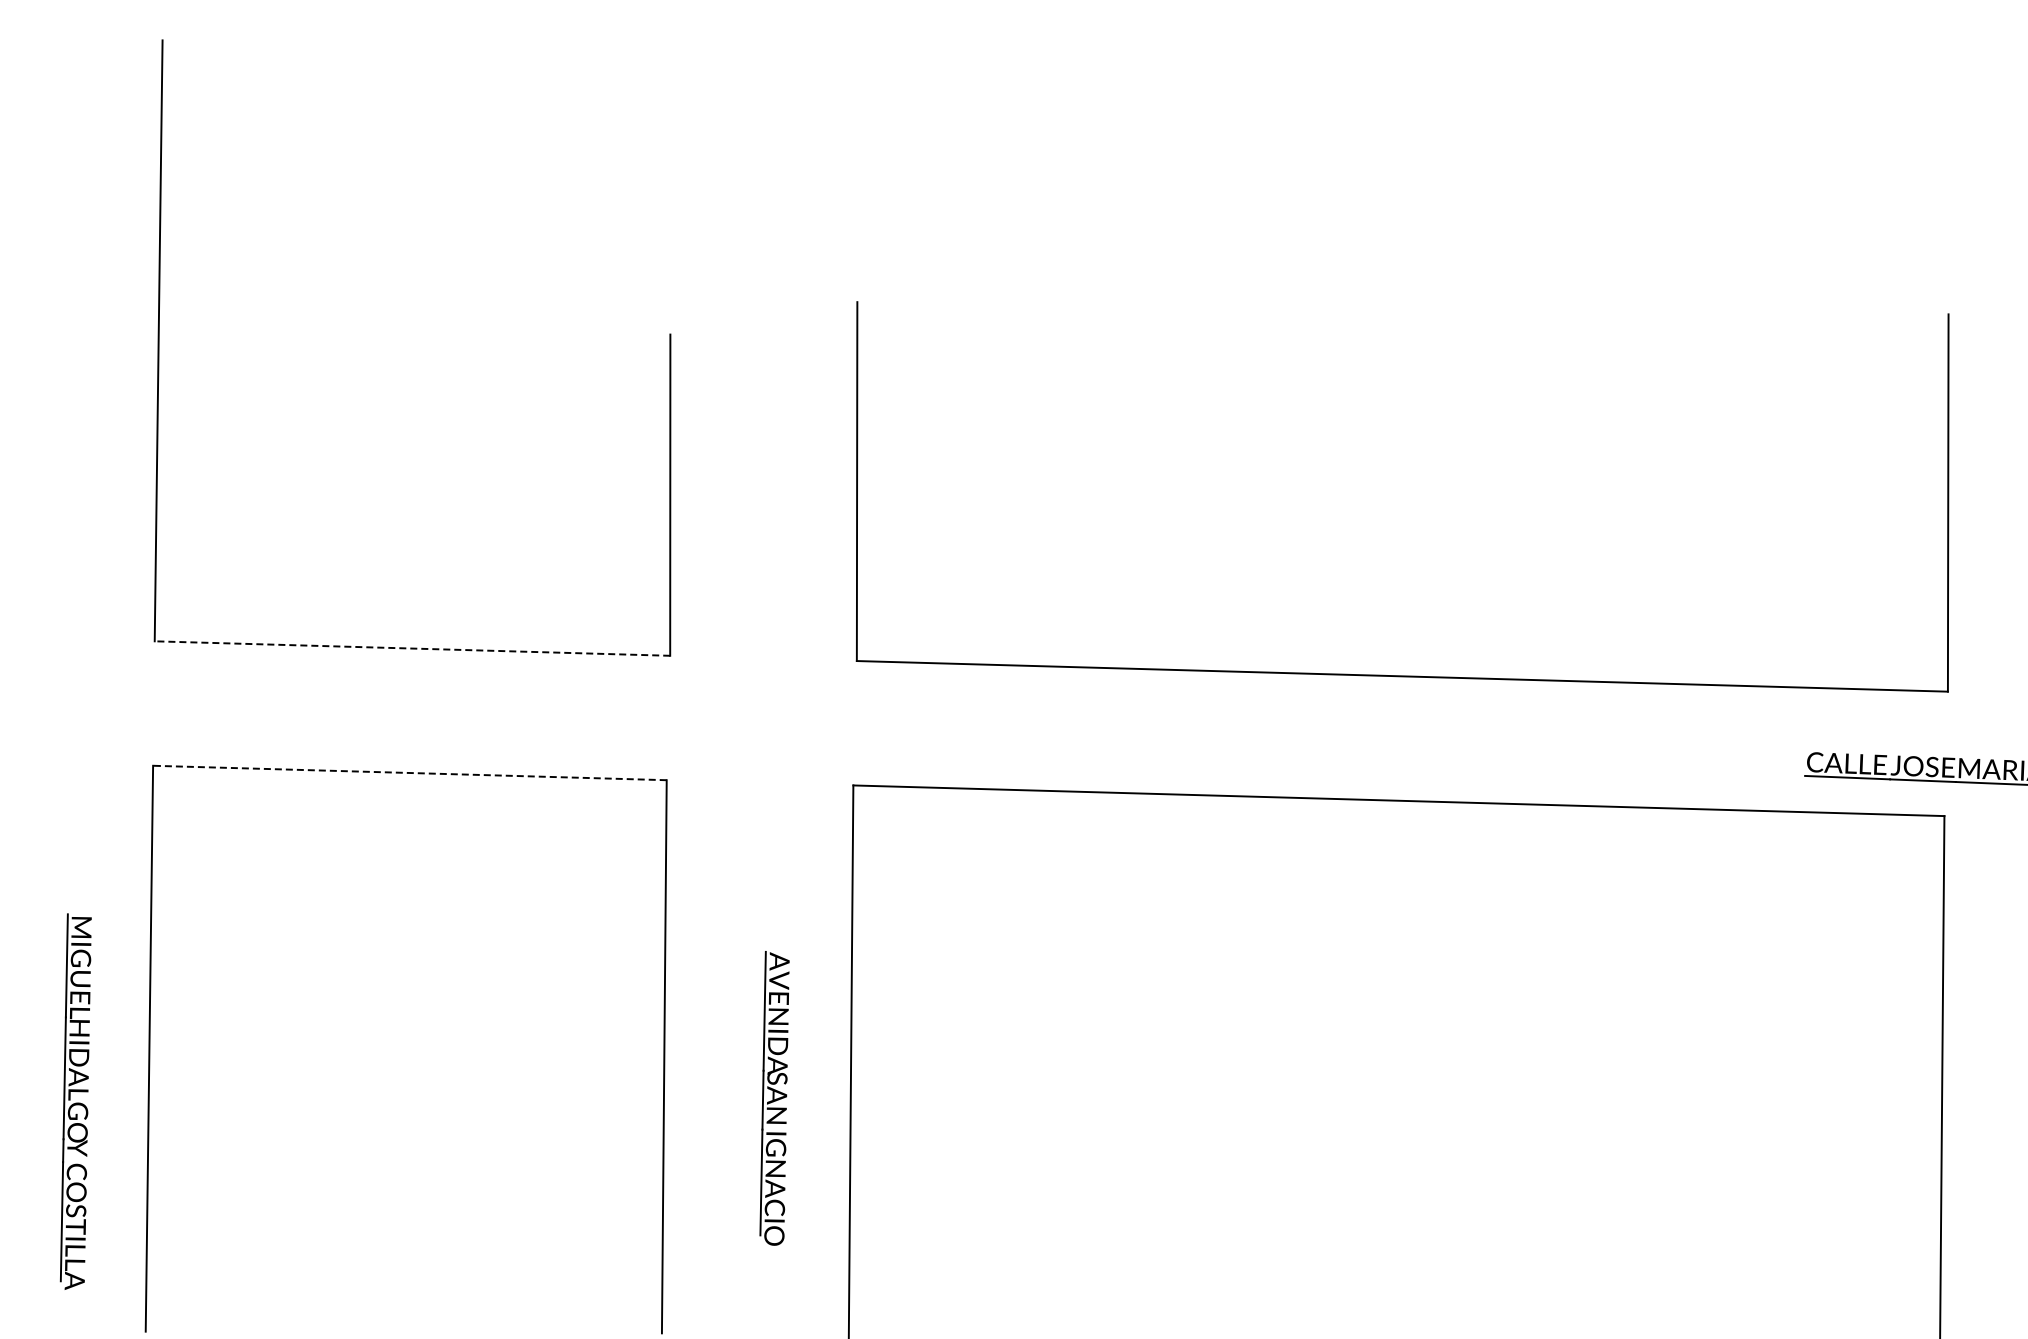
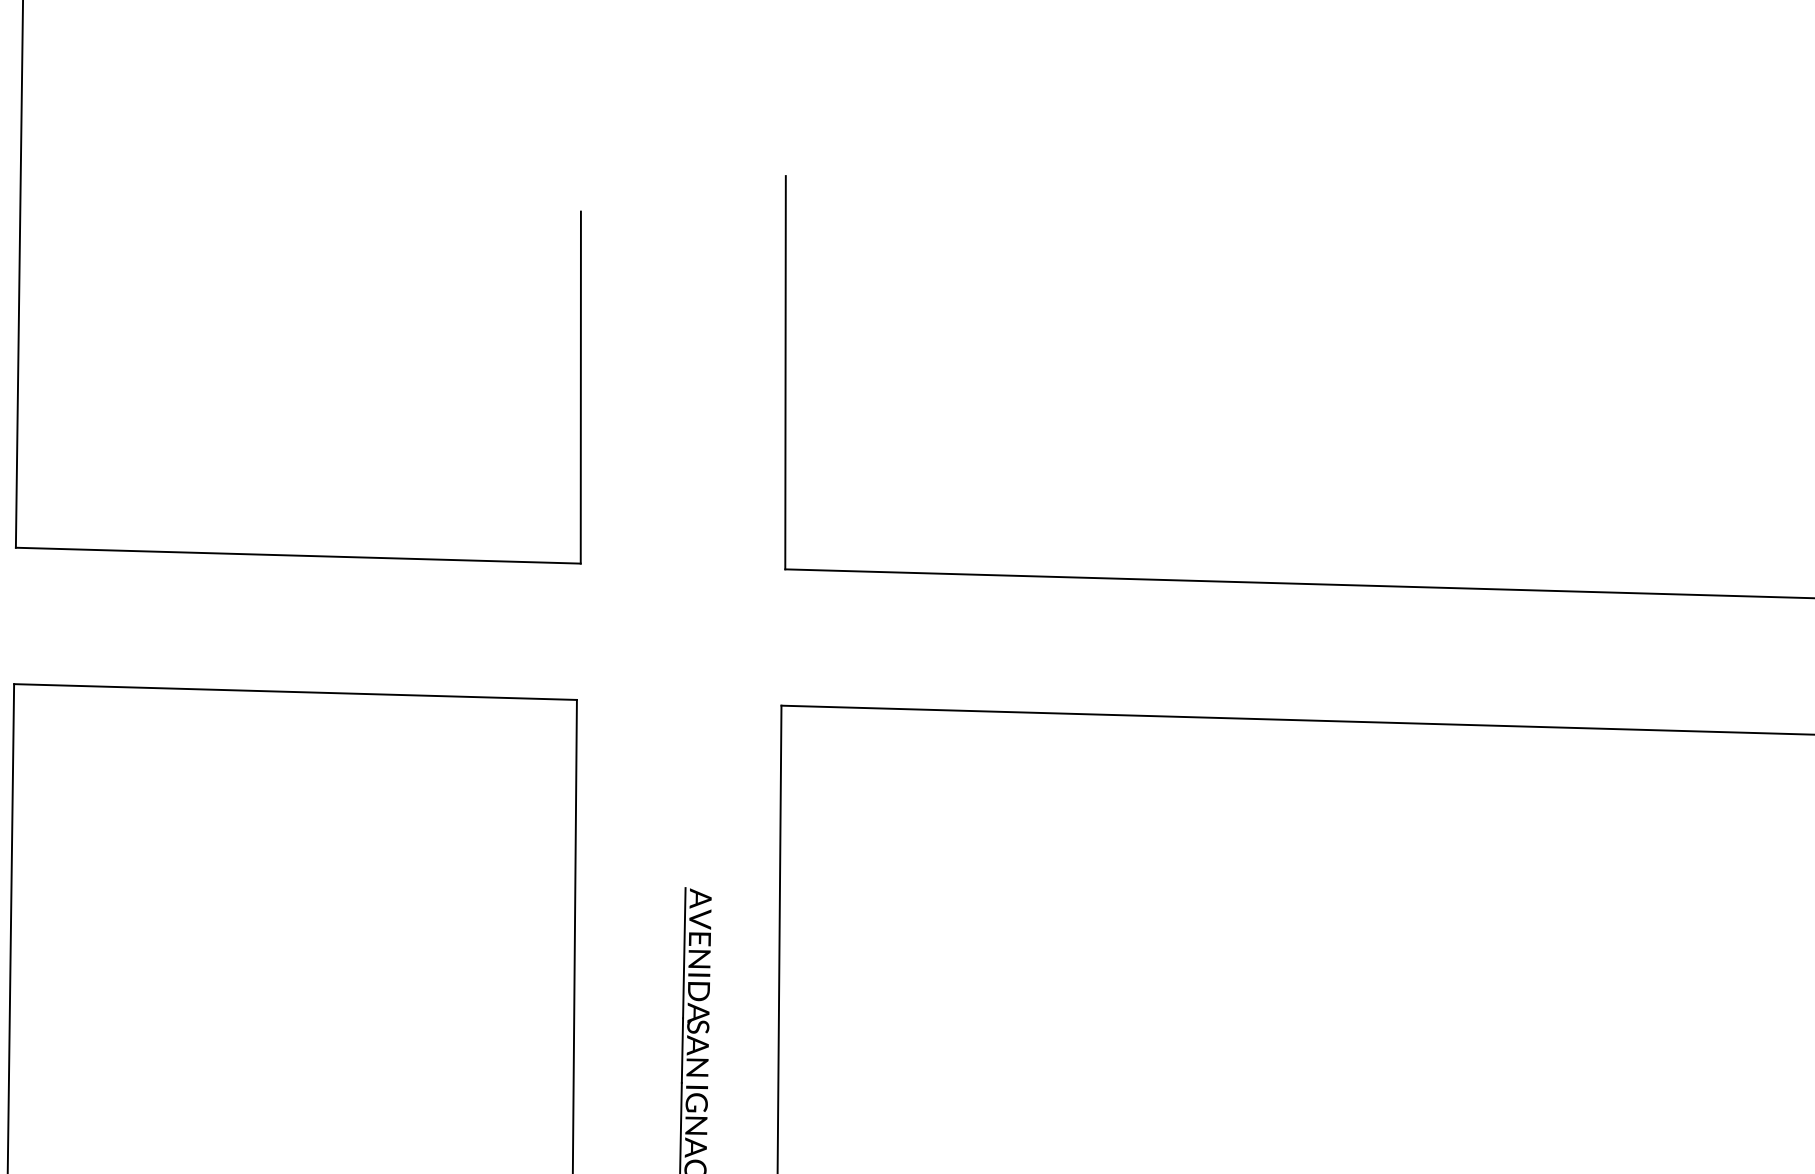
line: (412, 648) -> (298, 555), dashed -> solid
line: (409, 773) -> (295, 692), dashed -> solid

